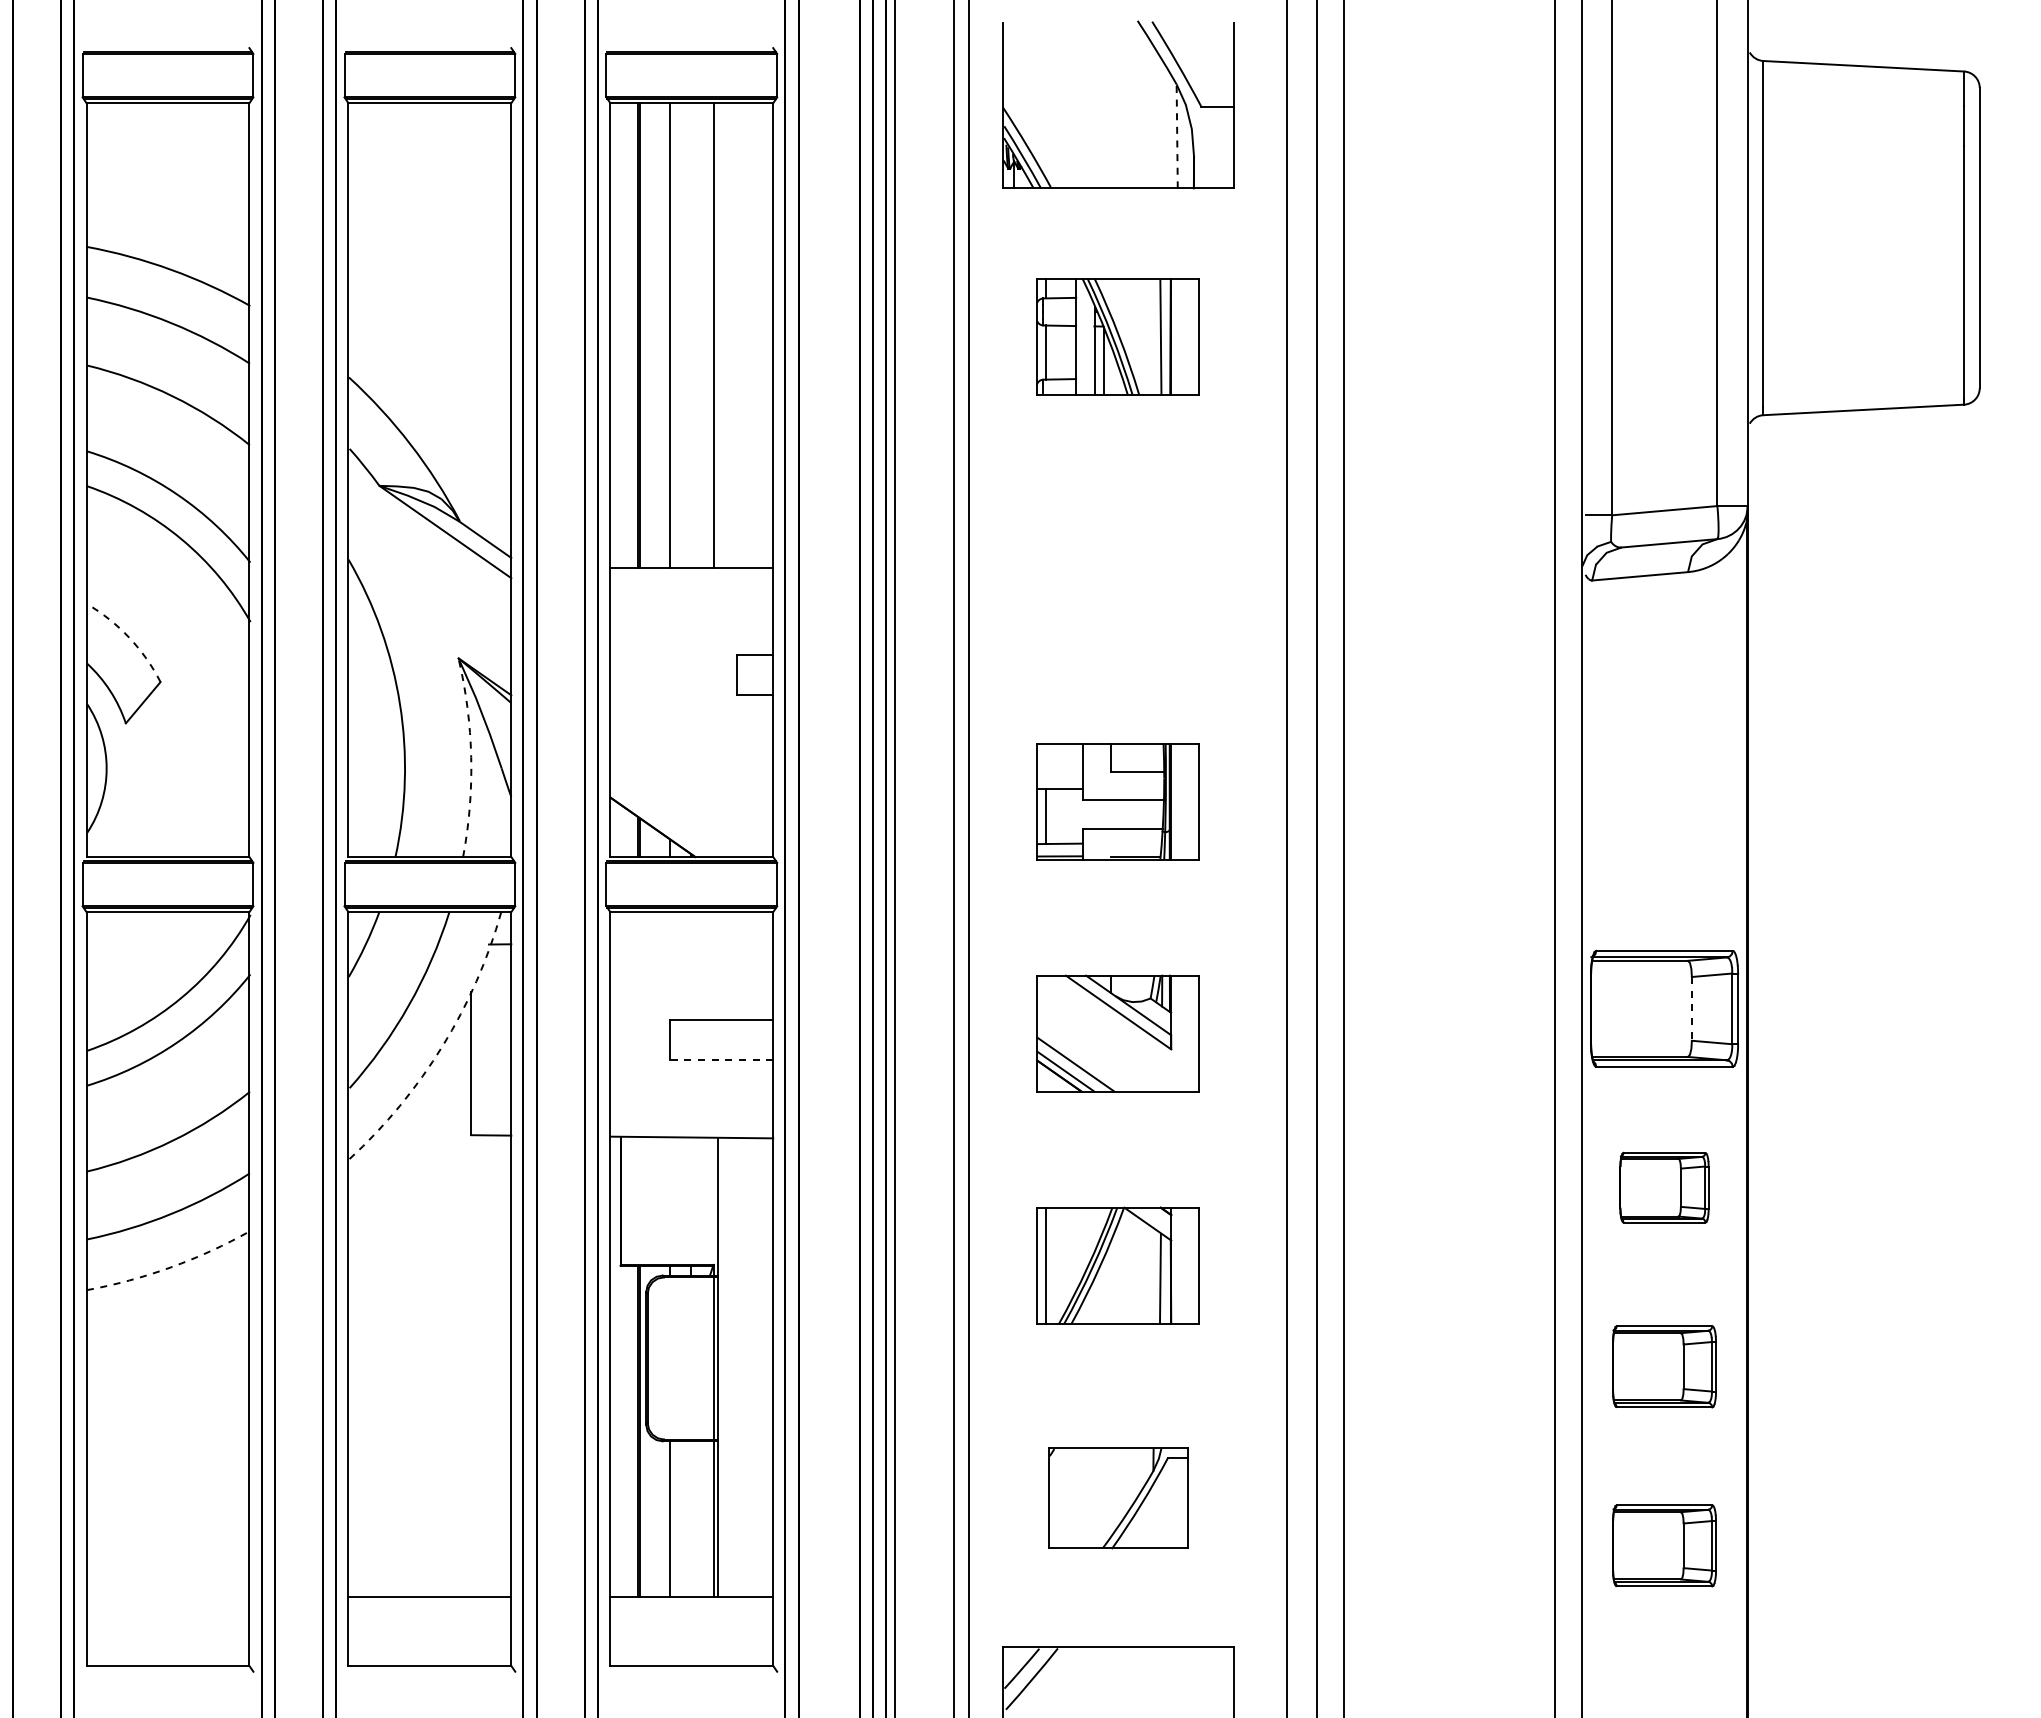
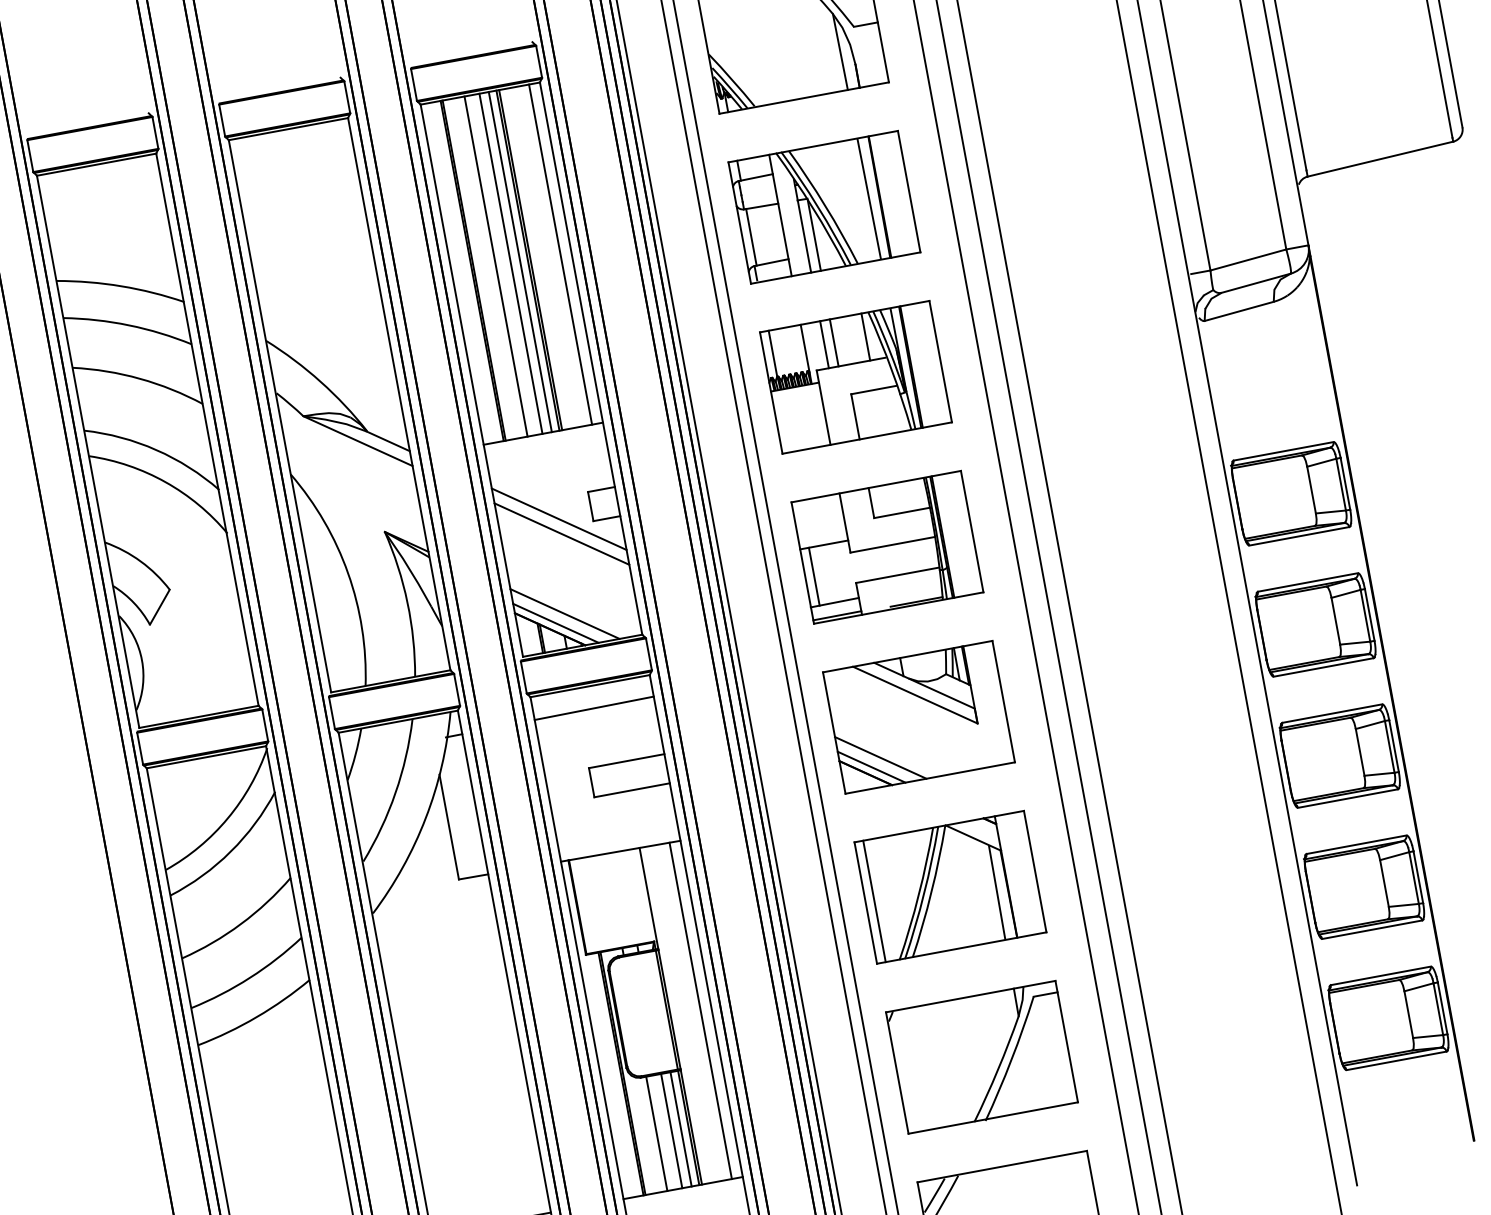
line: (1177, 135) -> (840, 51), dashed -> solid
line: (690, 335) -> (510, 263), added
line: (703, 335) -> (520, 262), added
line: (717, 335) -> (530, 260), added
line: (758, 335) -> (560, 254), added
part: (1117, 336) -> (823, 206), size x1.43
part: (1117, 569) -> (855, 377), added
arc: (129, 637) -> (140, 561), dashed -> solid
line: (691, 684) -> (559, 519), added
line: (691, 704) -> (561, 534), added
arc: (471, 757) -> (407, 602), dashed -> solid
part: (1117, 801) -> (886, 547), size x1.43
line: (676, 810) -> (565, 613), added
line: (661, 820) -> (555, 623), added
part: (1664, 829) -> (1291, 493), added
line: (691, 942) -> (594, 708), added
line: (1691, 1008) -> (1335, 621), dashed -> solid
part: (1117, 1033) -> (918, 717), size x1.43
arc: (442, 1046) -> (425, 818), dashed -> solid
line: (721, 1059) -> (631, 790), dashed -> solid
part: (1664, 1187) -> (1340, 755), size x1.67
part: (1118, 1265) -> (950, 887), size x1.43
arc: (171, 1267) -> (257, 1017), dashed -> solid
part: (1664, 1366) -> (1364, 886), size x1.43
line: (758, 1367) -> (700, 1010), added
part: (1118, 1498) -> (982, 1057), size x1.67
line: (690, 1519) -> (671, 1131), added
line: (703, 1519) -> (681, 1129), added
part: (1664, 1545) -> (1388, 1018), size x1.43

